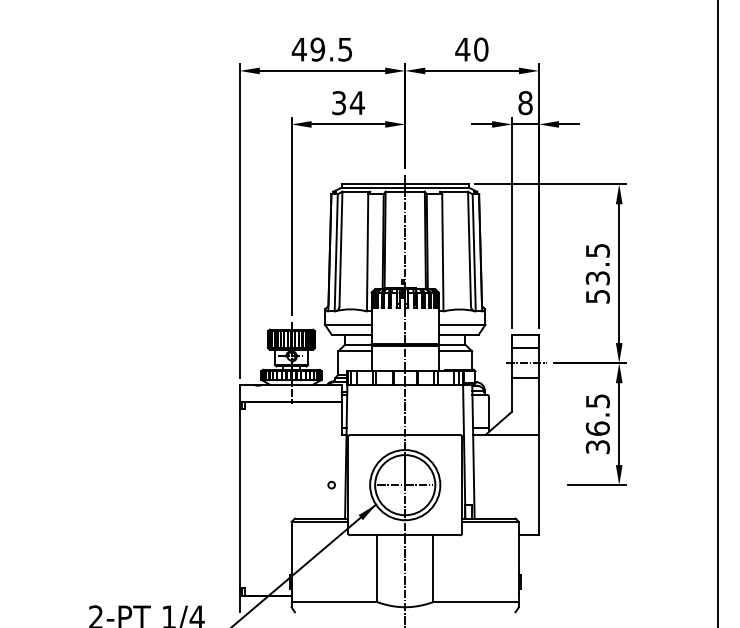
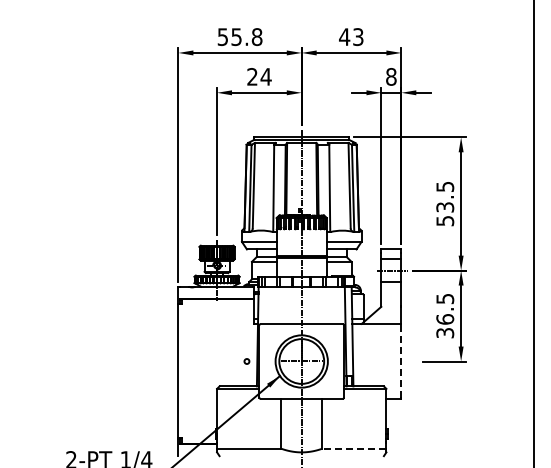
text: (481, 48) -> (358, 36), 40 -> 43
text: (321, 50) -> (239, 37), 49.5 -> 55.8
text: (339, 102) -> (252, 76), 34 -> 24
line: (539, 483) -> (401, 360), solid -> dashed
line: (476, 601) -> (354, 448), solid -> dashed

